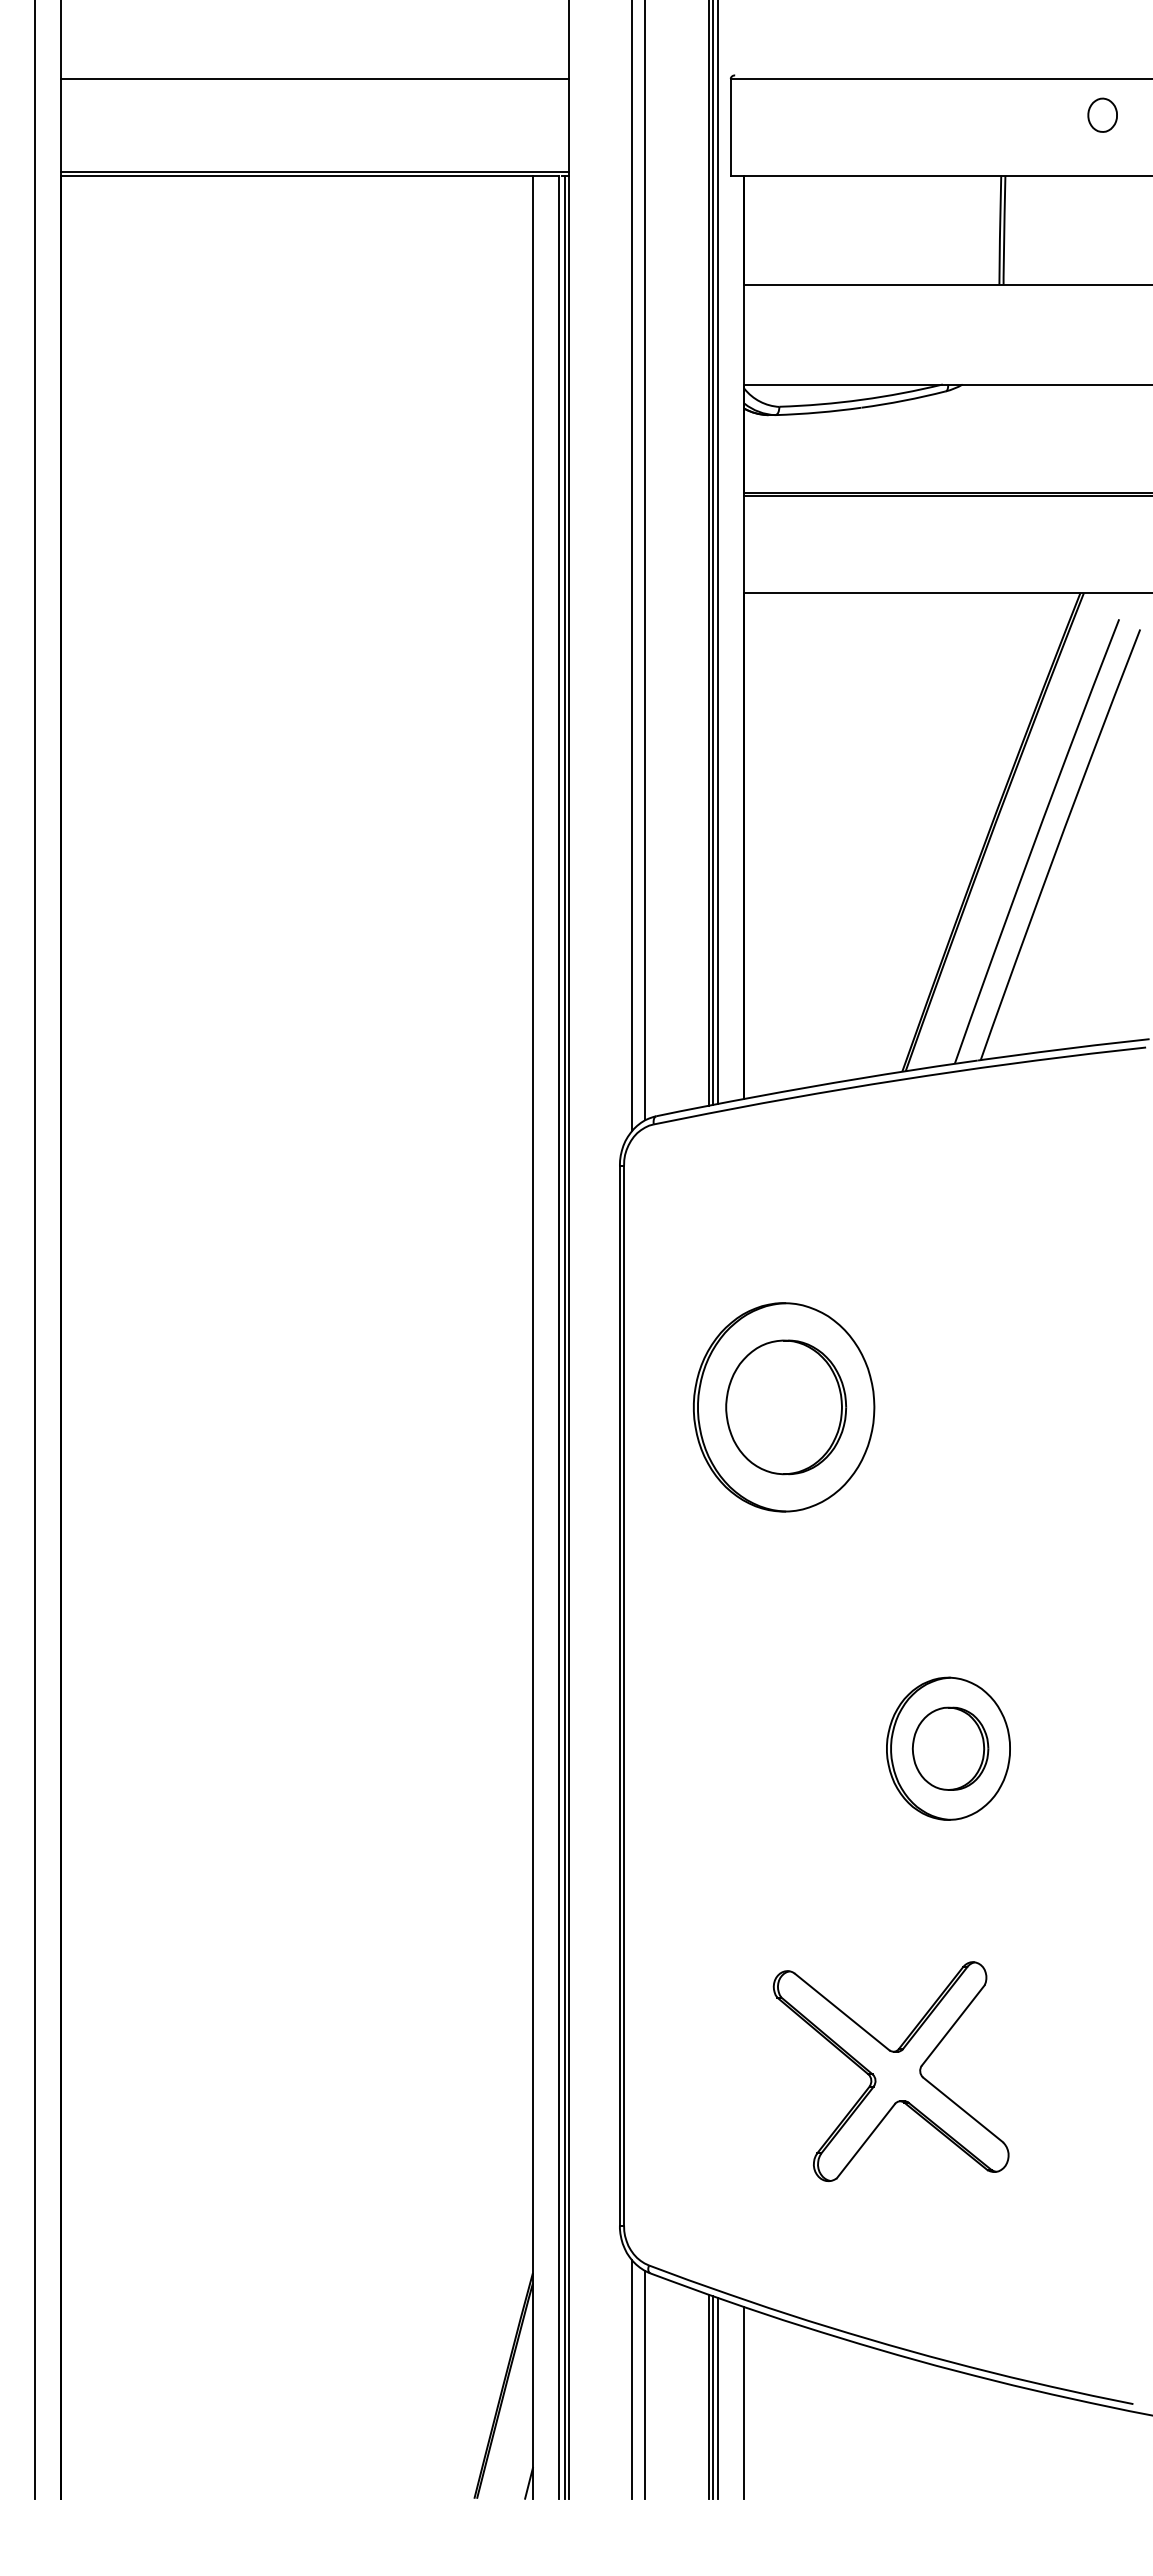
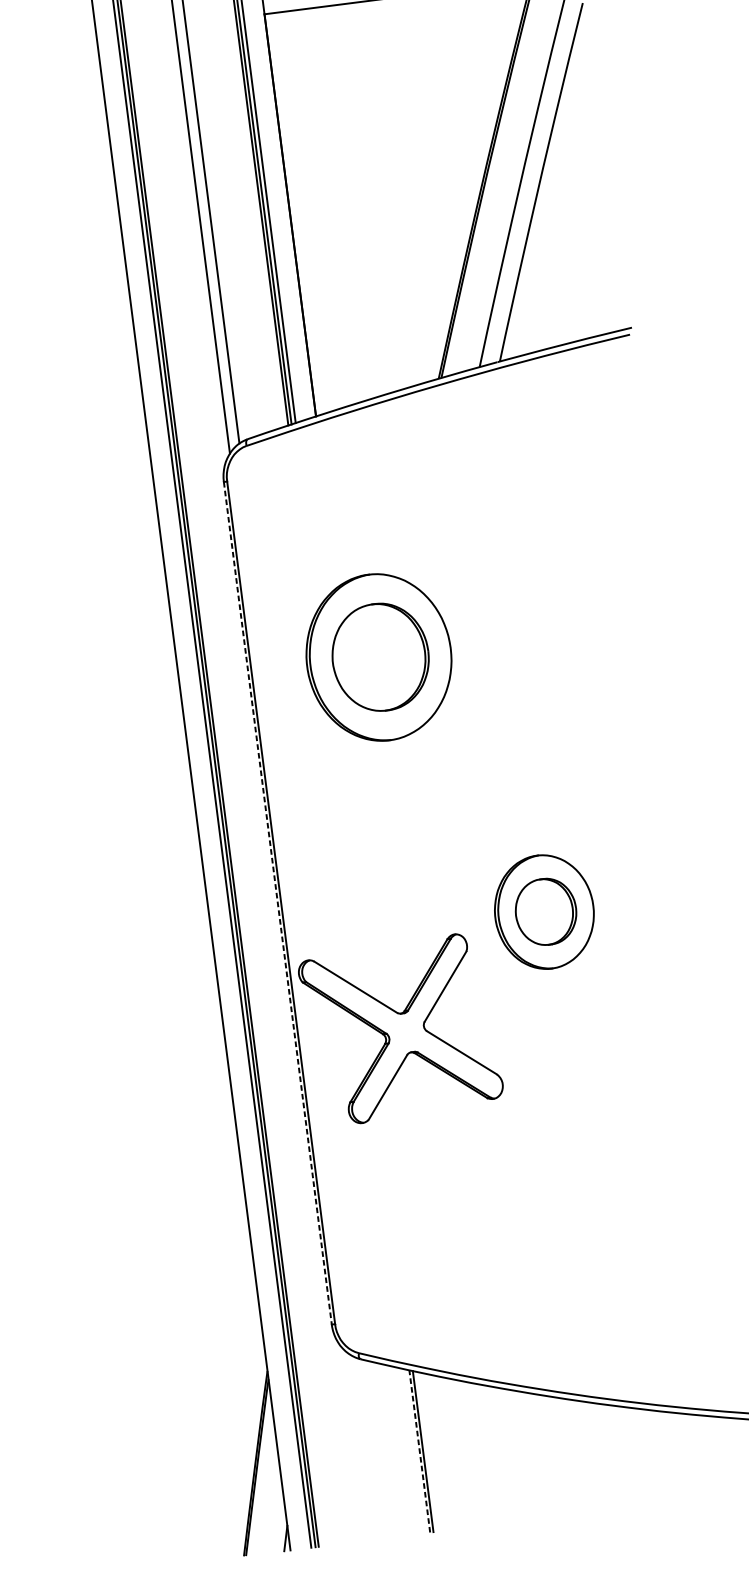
line: (619, 1696) -> (277, 904), solid -> dashed
part: (890, 2071) -> (400, 1029), moved
line: (631, 2379) -> (356, 1445), removed
line: (645, 2384) -> (368, 1448), removed
line: (708, 2396) -> (419, 1451), solid -> dashed
line: (718, 2397) -> (427, 1451), removed
line: (744, 2402) -> (448, 1452), removed

